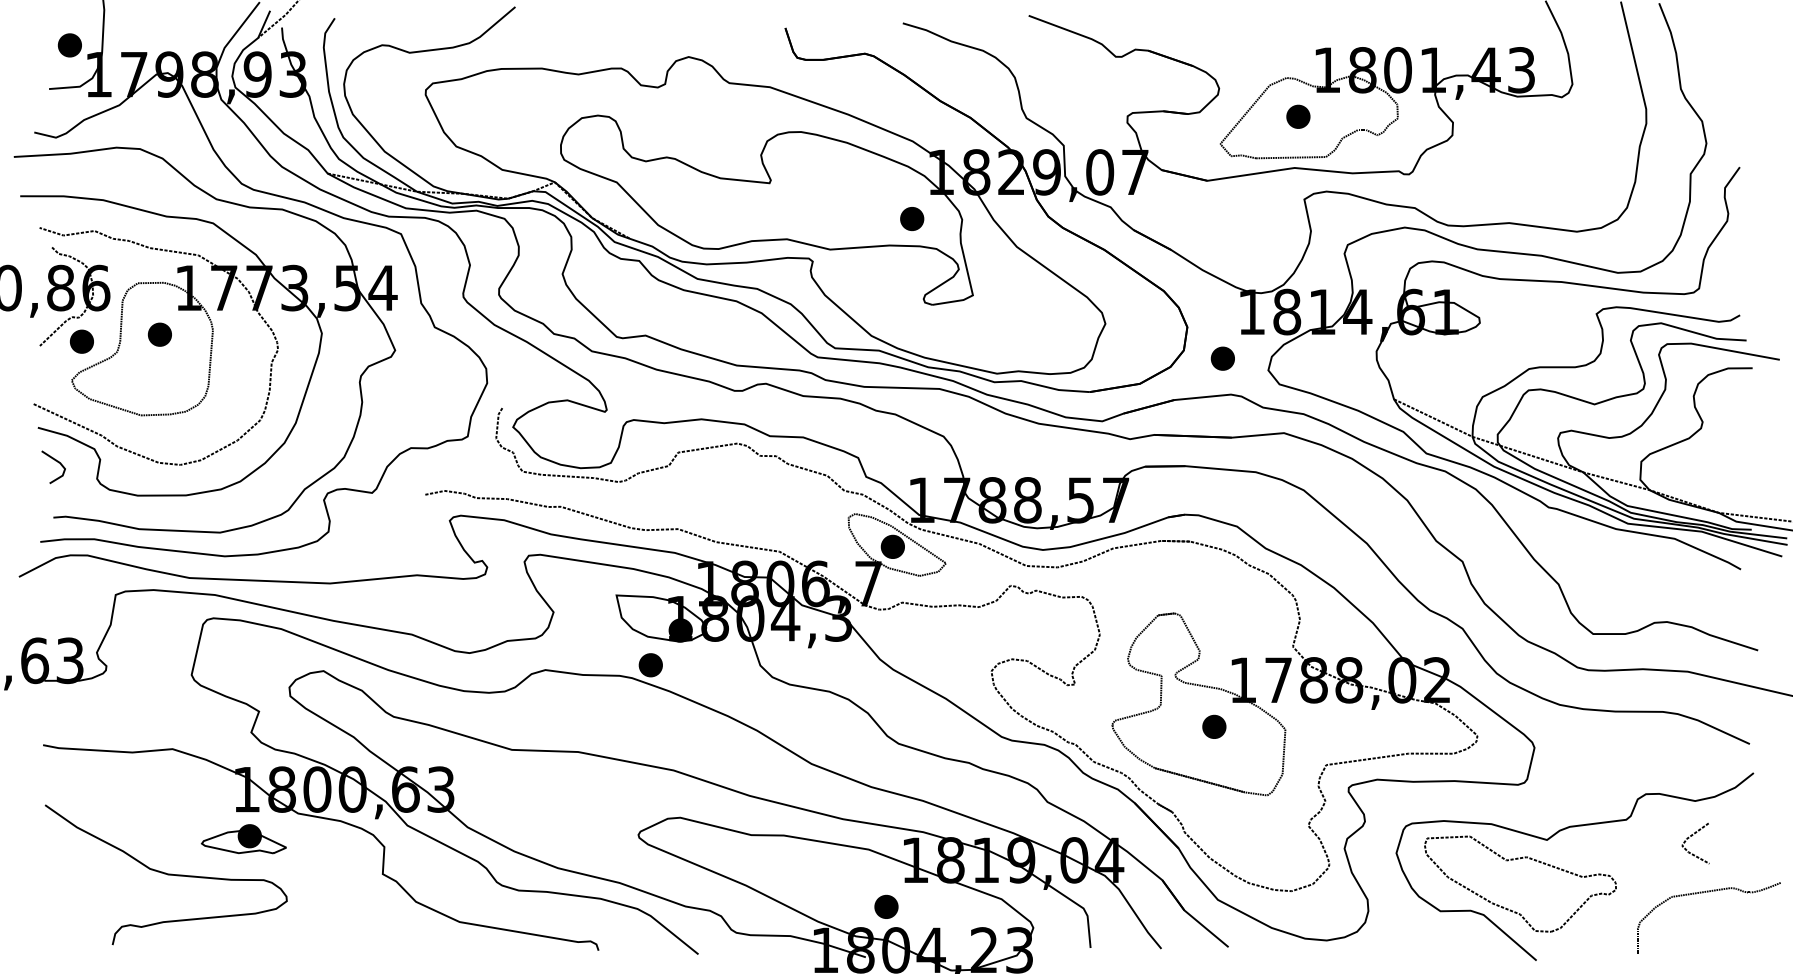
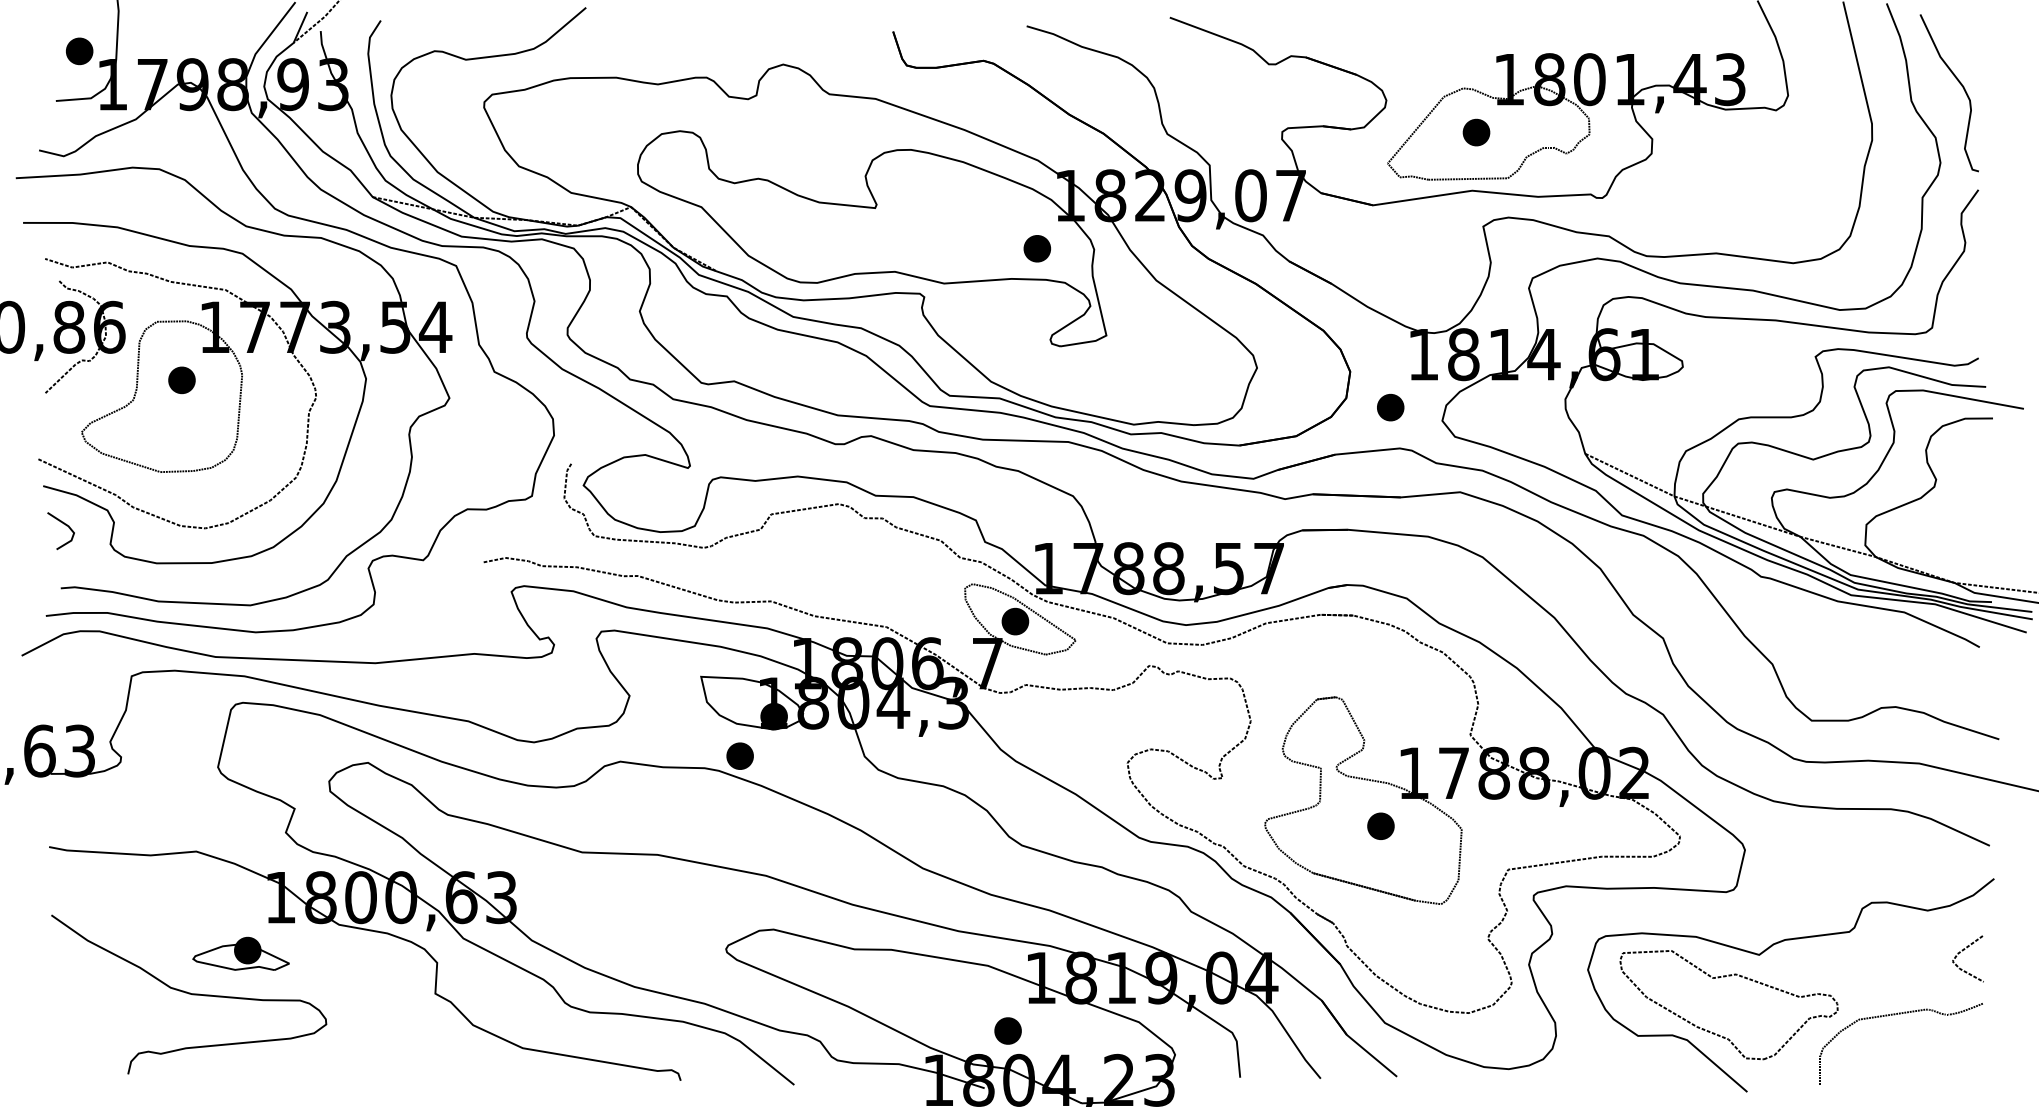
curve: (1722, 73) -> (1958, 83), added
part: (81, 341) -> (92, 388), removed
line: (1692, 836) -> (1964, 950), moved
part: (243, 839) -> (240, 954), moved
curve: (1703, 893) -> (1895, 1015), moved

